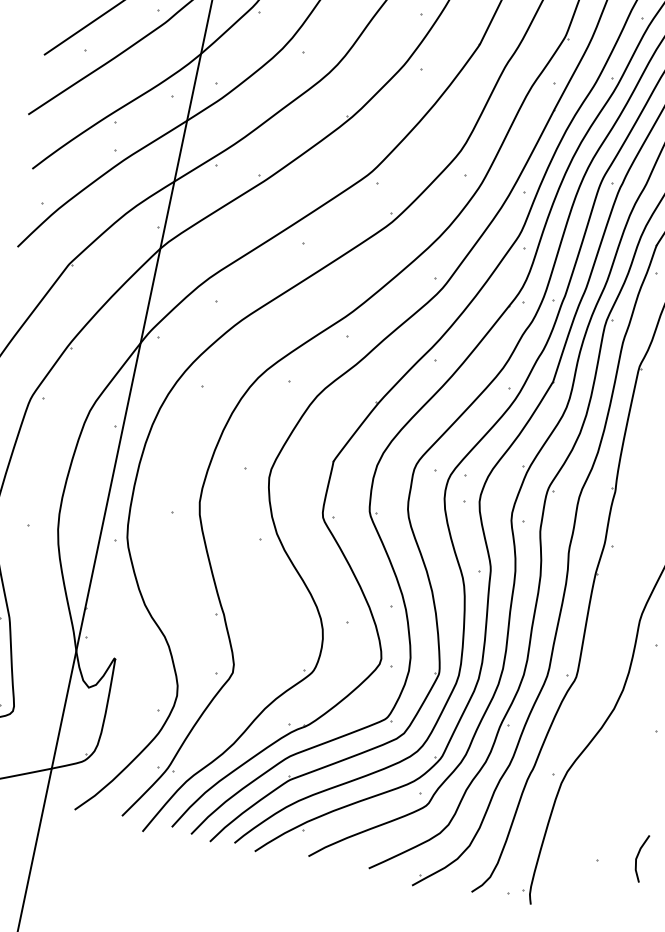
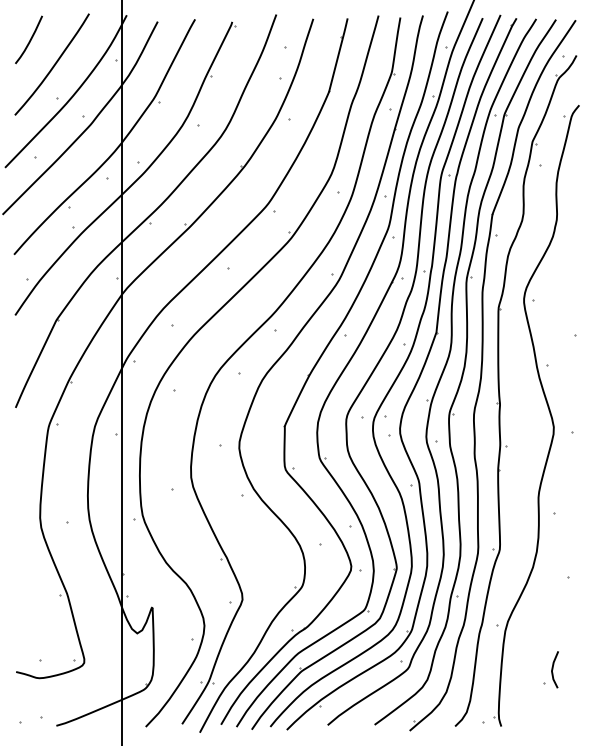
line: (638, 857) -> (553, 669), moved

